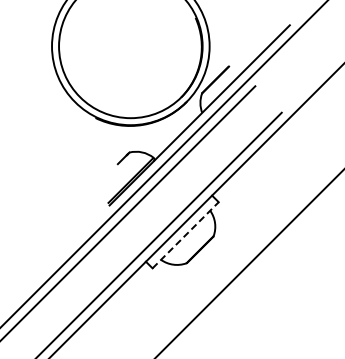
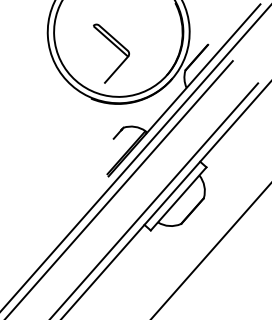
part: (126, 62) -> (115, 46), added
line: (185, 235) -> (178, 199), dashed -> solid

